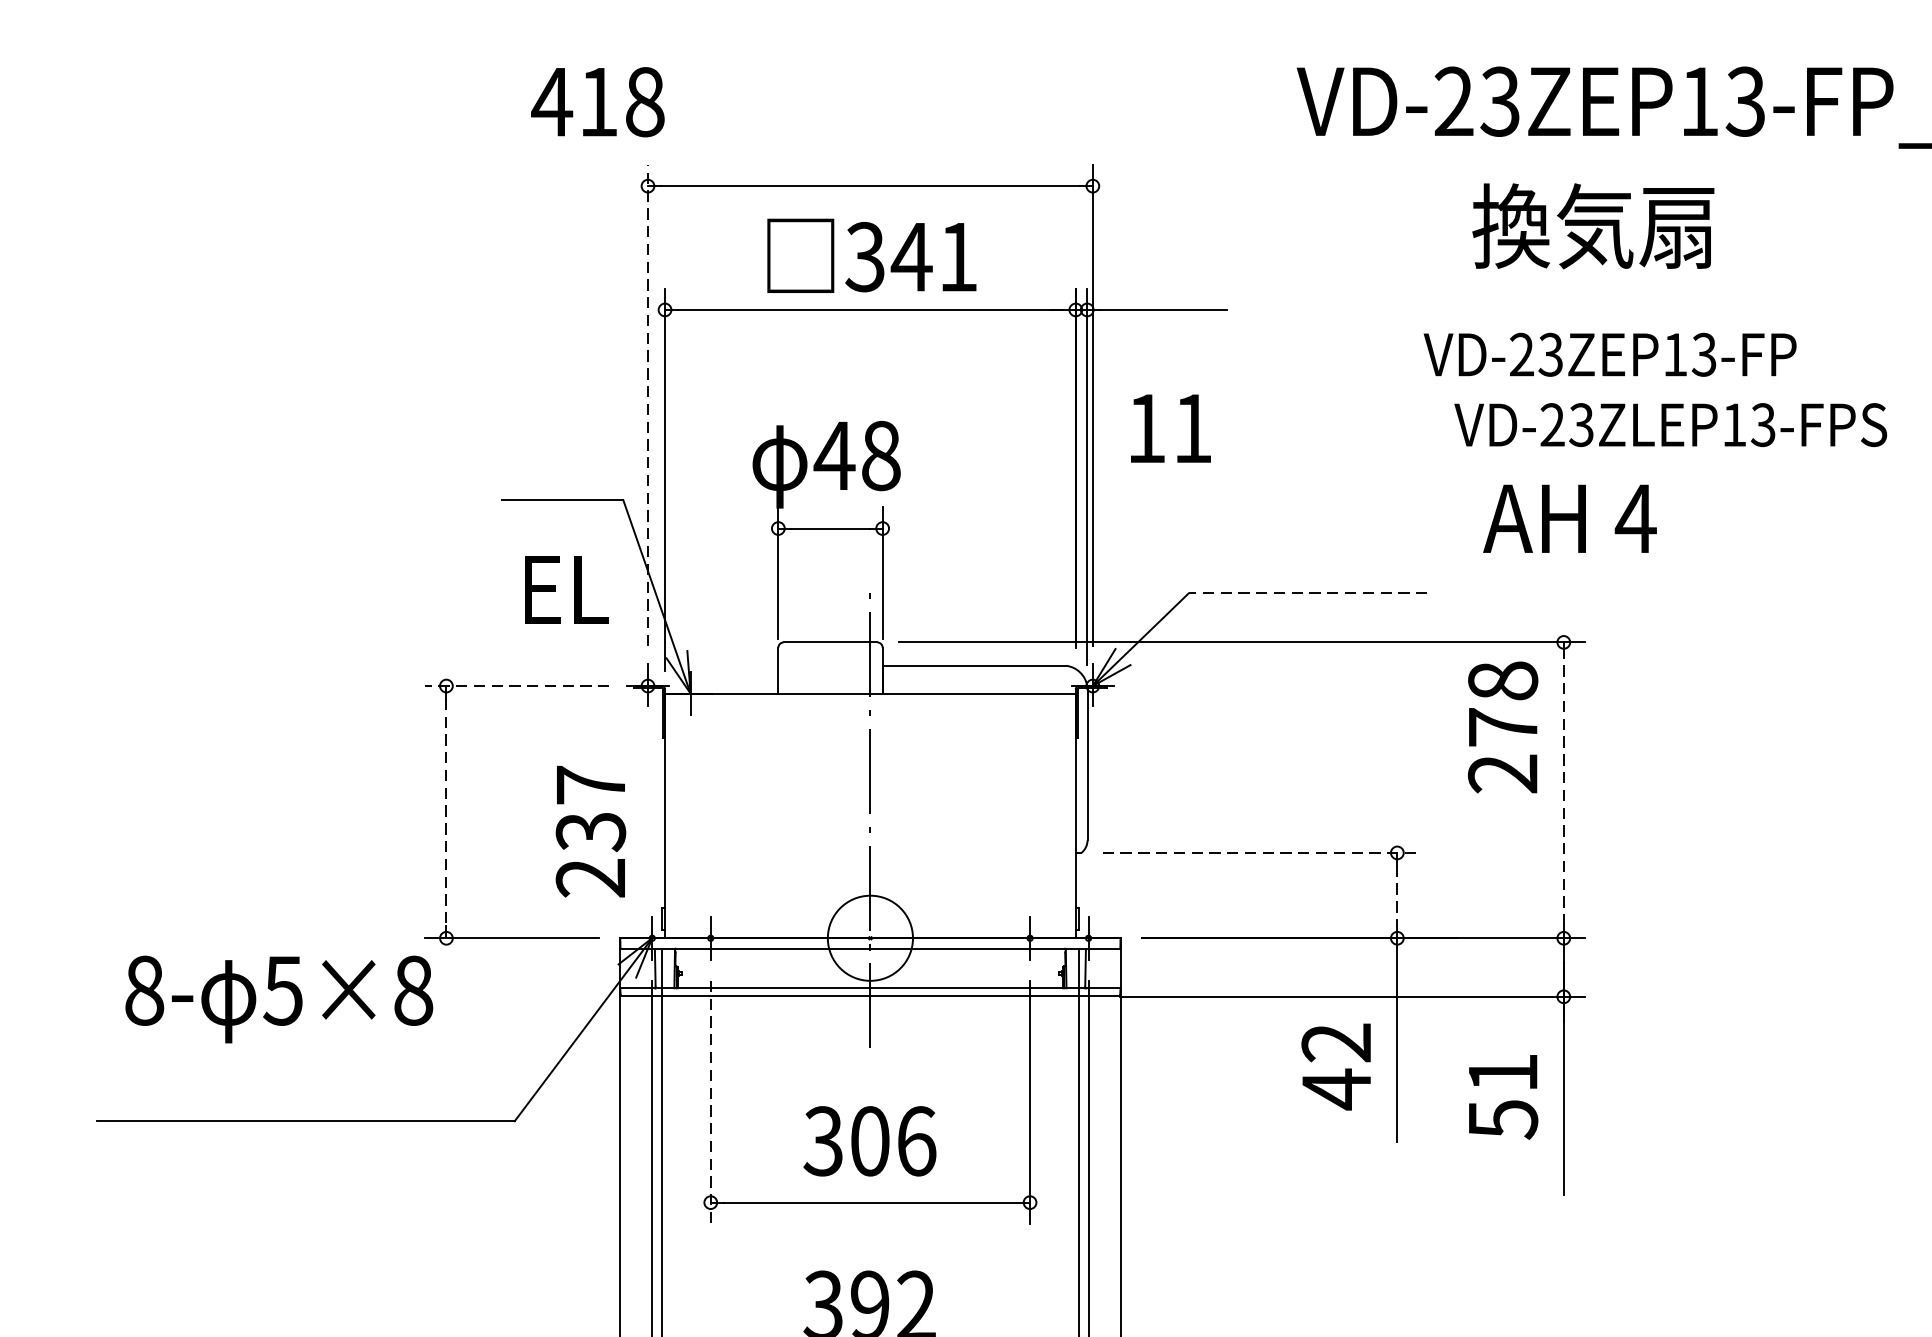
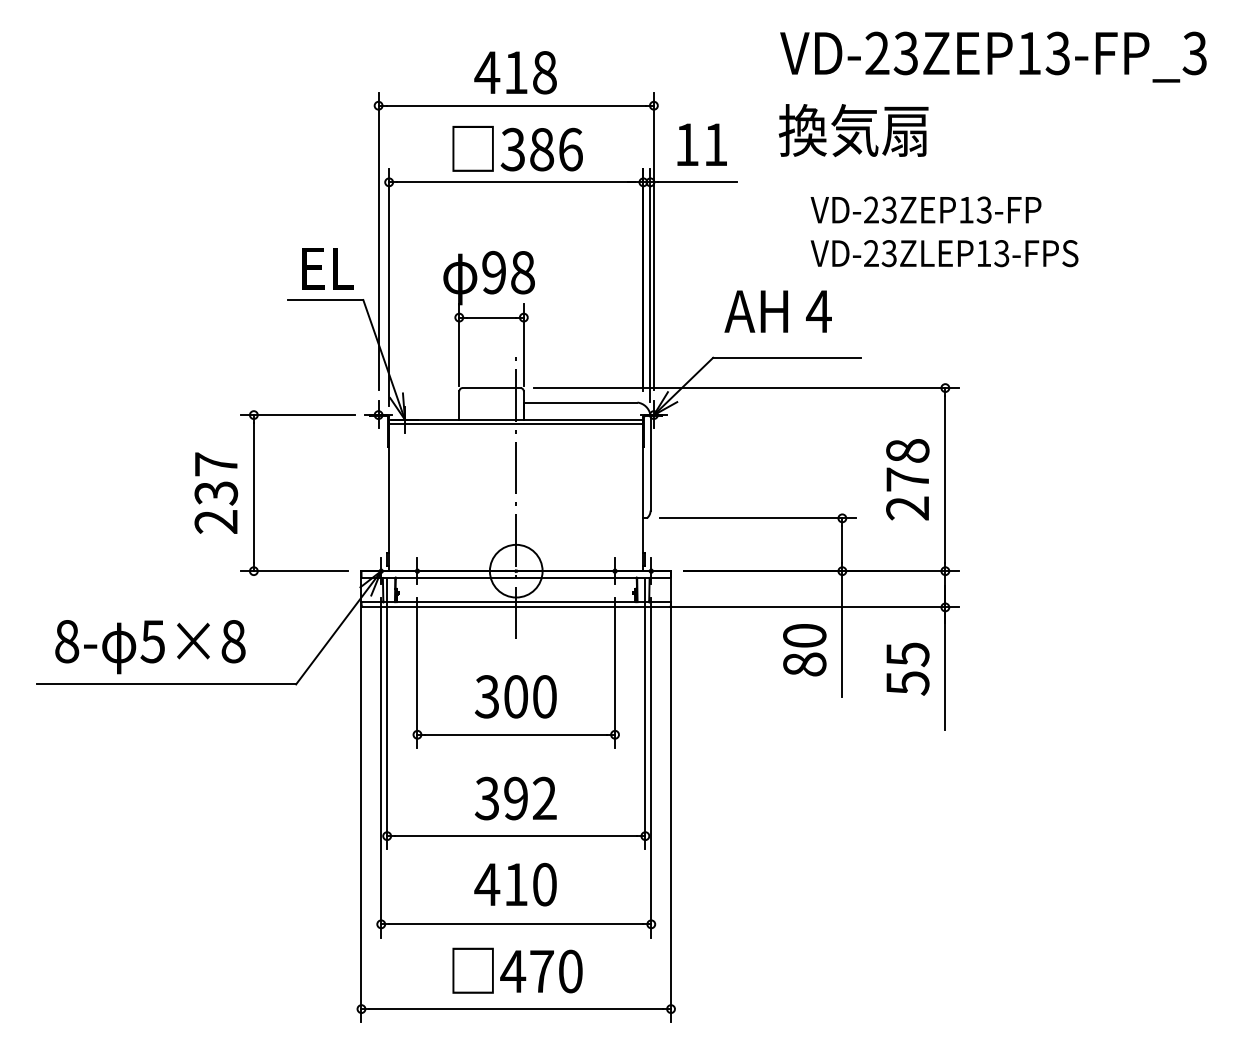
text: (597, 101) -> (515, 72), moved
text: (1593, 226) -> (853, 130), moved
text: (933, 256) -> (555, 149), 341 -> 386
text: (1609, 353) -> (925, 209), moved
line: (647, 405) -> (378, 241), dashed -> solid
text: (1670, 424) -> (944, 253), moved
text: (1169, 428) -> (701, 144), moved
text: (835, 455) -> (494, 272), 48 -> 98
text: (1568, 518) -> (777, 311), moved
text: (565, 589) -> (327, 268), moved
line: (1308, 592) -> (787, 357), dashed -> solid
line: (516, 686) -> (297, 415), dashed -> solid
line: (870, 701) -> (516, 424), added
text: (1502, 727) -> (907, 479), moved
line: (1564, 790) -> (945, 479), dashed -> solid
line: (445, 812) -> (253, 493), dashed -> solid
text: (591, 830) -> (216, 492), moved
line: (1260, 853) -> (757, 518), dashed -> solid
line: (1397, 895) -> (842, 544), dashed -> solid
text: (279, 1000) -> (150, 647), moved
text: (1336, 1066) -> (804, 650), 42 -> 80
text: (1502, 1072) -> (907, 654), 51 -> 55
line: (710, 1103) -> (417, 673), dashed -> solid
text: (917, 1140) -> (545, 696), 306 -> 300

